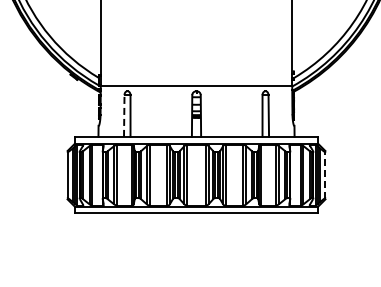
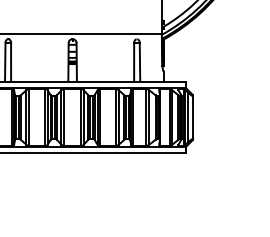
line: (124, 116) -> (5, 62), dashed -> solid
line: (325, 174) -> (192, 116), dashed -> solid

